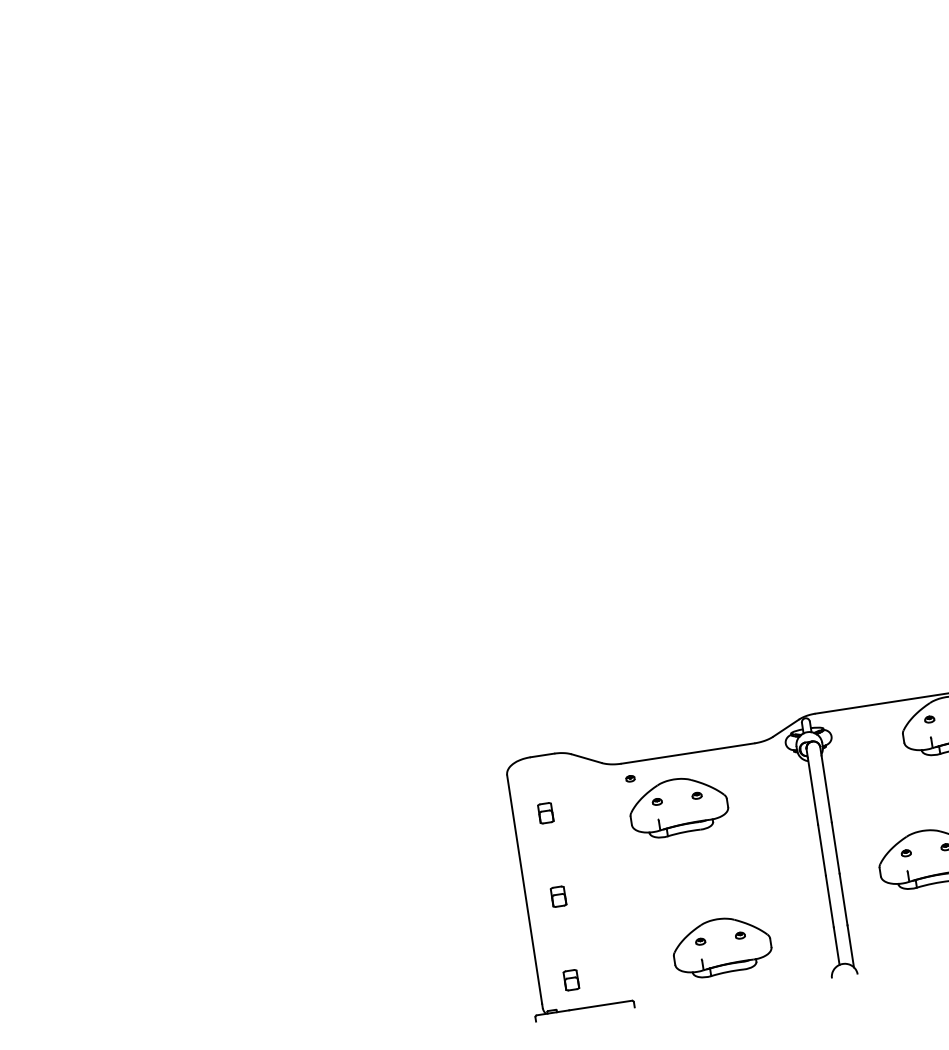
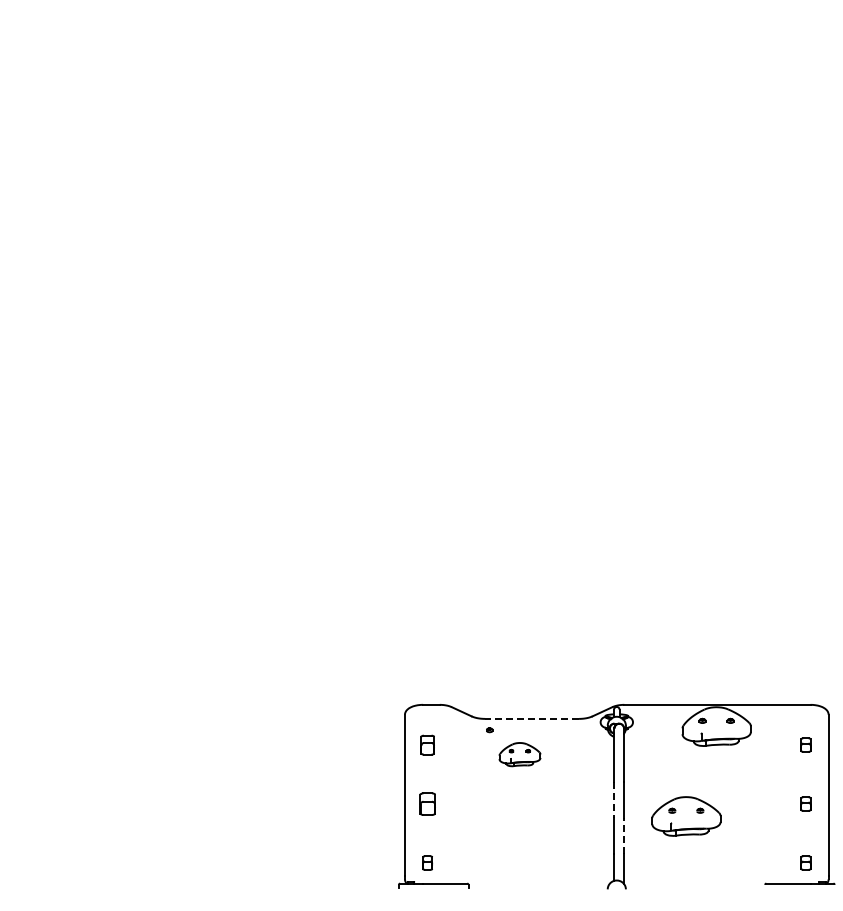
line: (688, 752) -> (532, 718), solid -> dashed
part: (677, 806) -> (519, 754), size x0.6
part: (545, 812) -> (427, 744), size x1.4
line: (822, 851) -> (614, 800), solid -> dashed
part: (558, 895) -> (427, 803), size x1.6
line: (844, 898) -> (624, 835), solid -> dashed
part: (722, 946) -> (535, 855), removed

